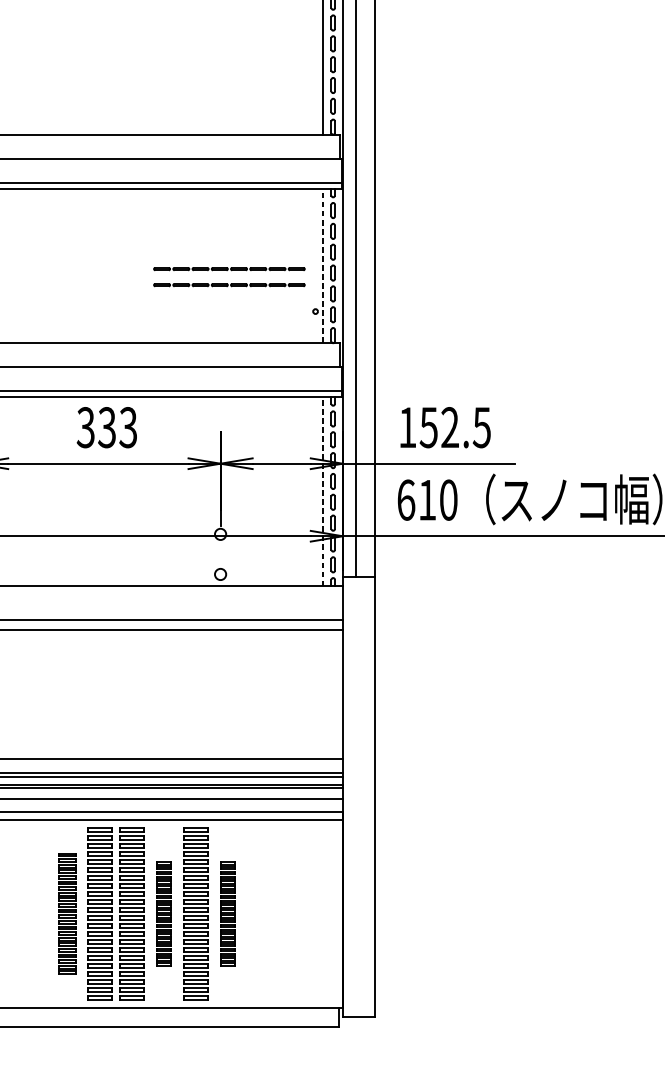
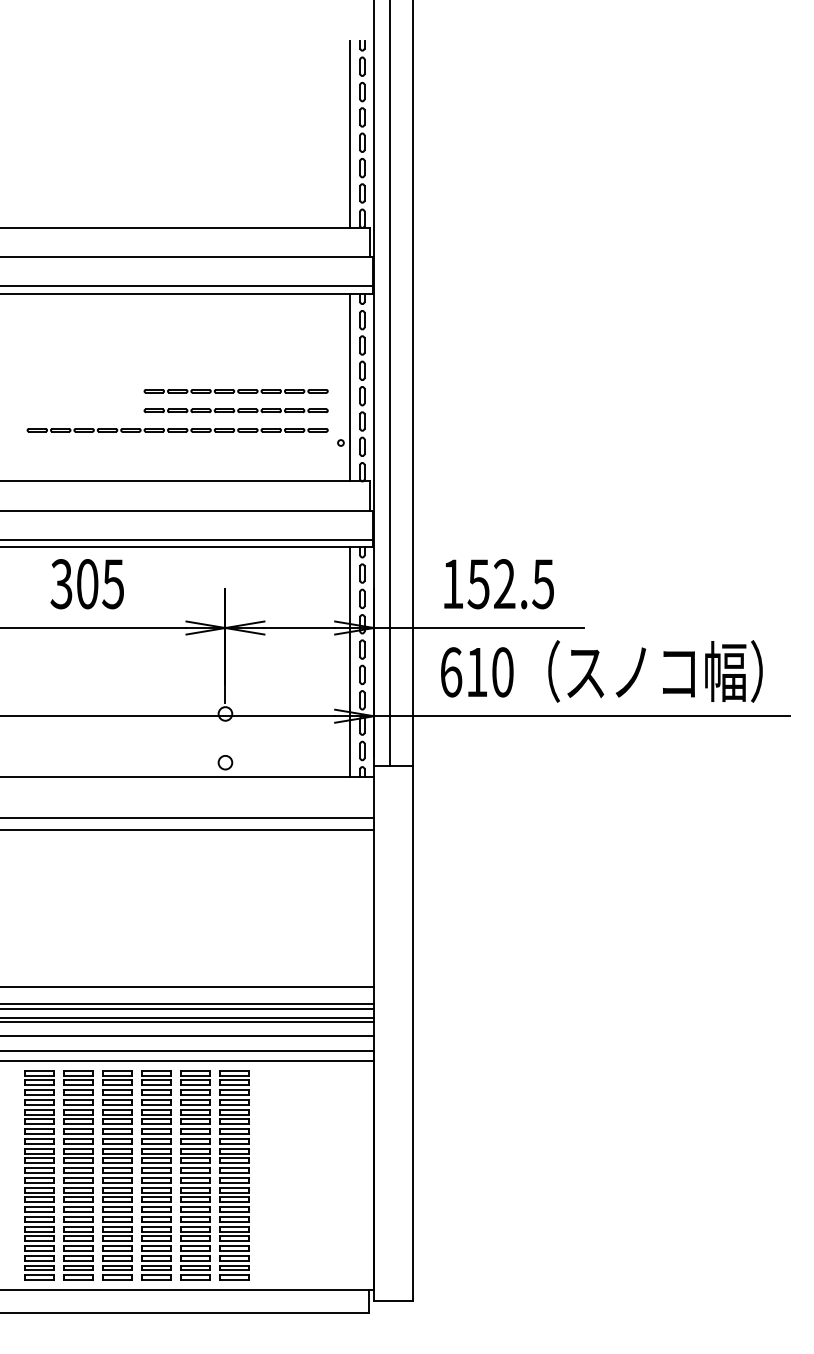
line: (322, 265) -> (349, 387), dashed -> solid
line: (181, 300) -> (177, 429), added
text: (117, 427) -> (99, 584), 333 -> 305
line: (322, 492) -> (349, 662), dashed -> solid
part: (67, 913) -> (39, 1175), size x1.43
part: (163, 913) -> (156, 1175), size x1.67
part: (228, 913) -> (234, 1175), size x1.67

